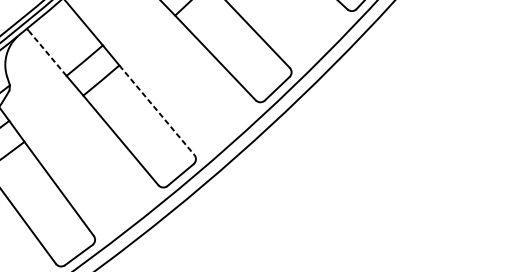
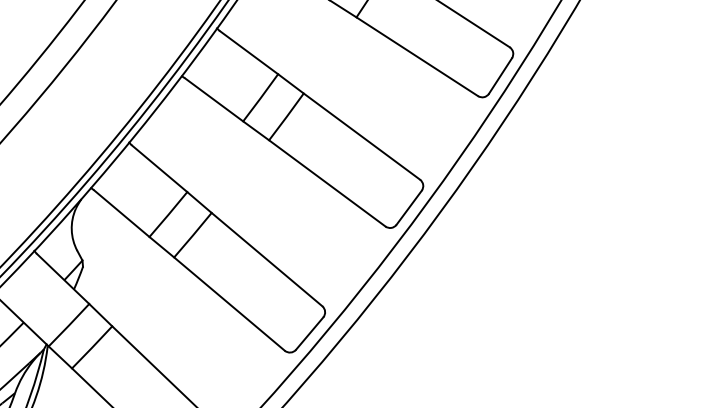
line: (47, 53) -> (121, 213), dashed -> solid
line: (157, 110) -> (267, 259), dashed -> solid

